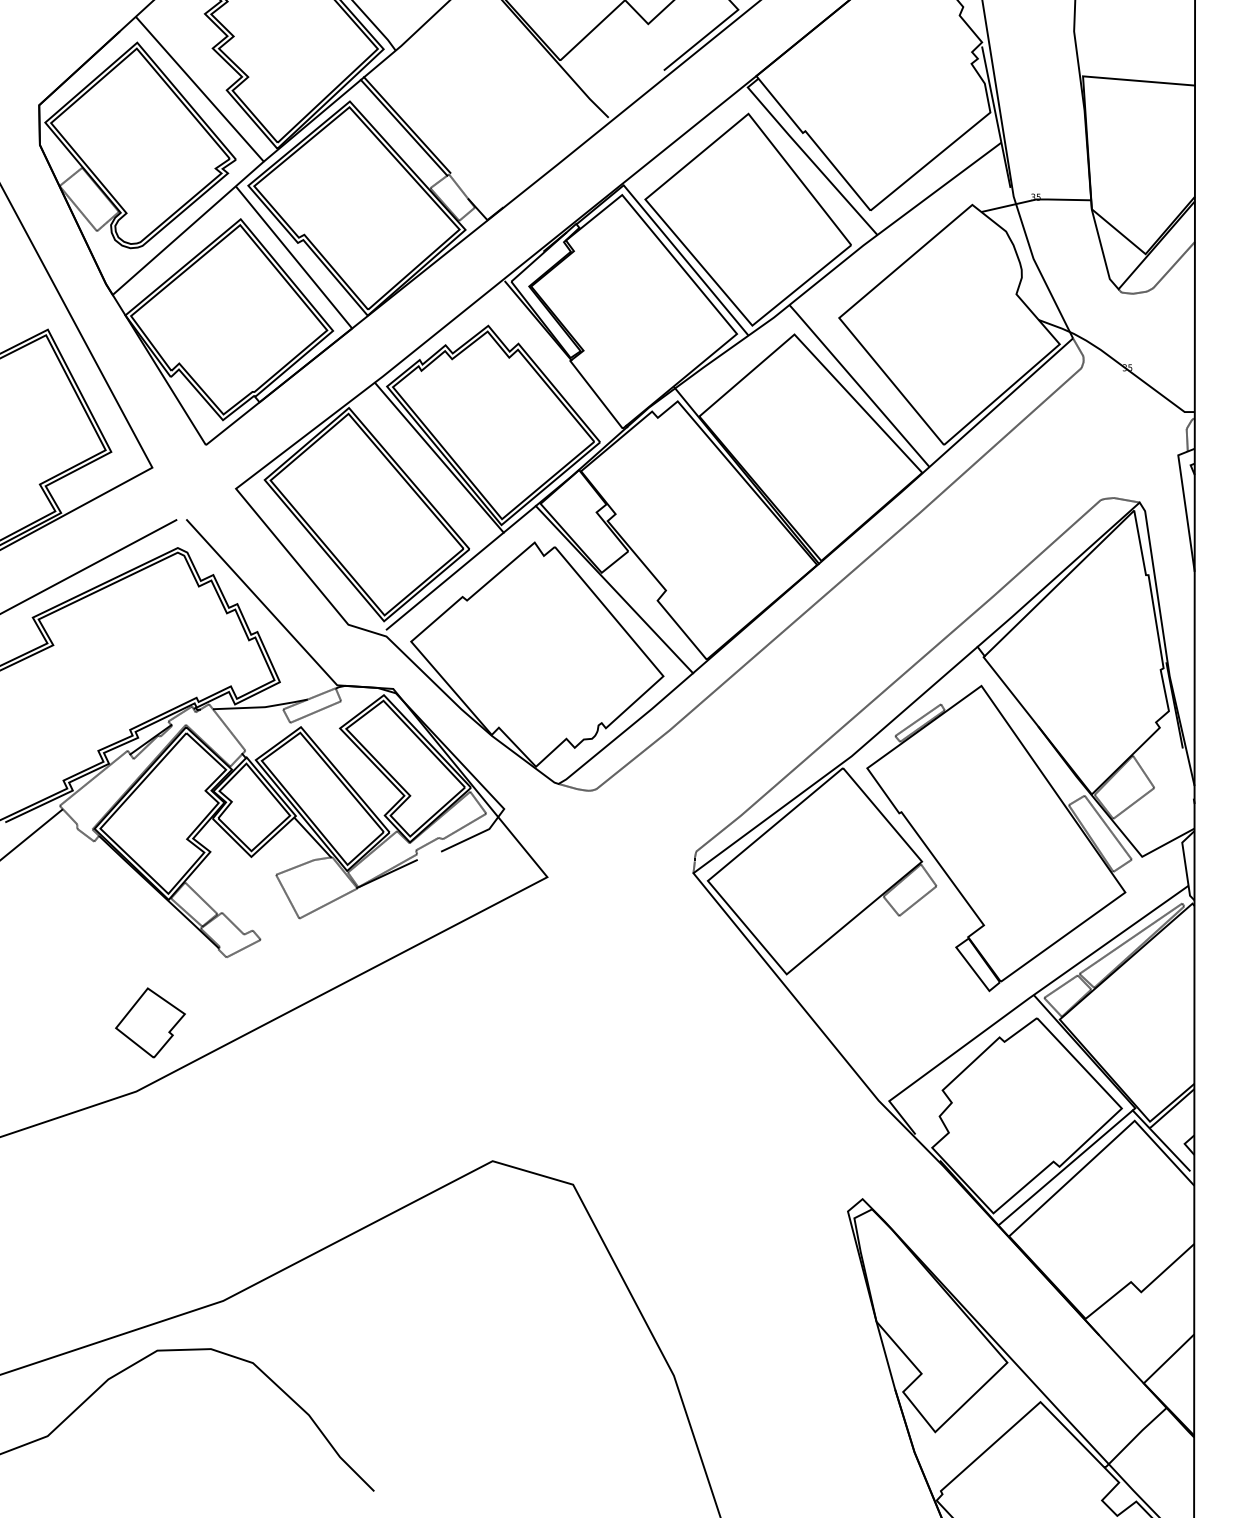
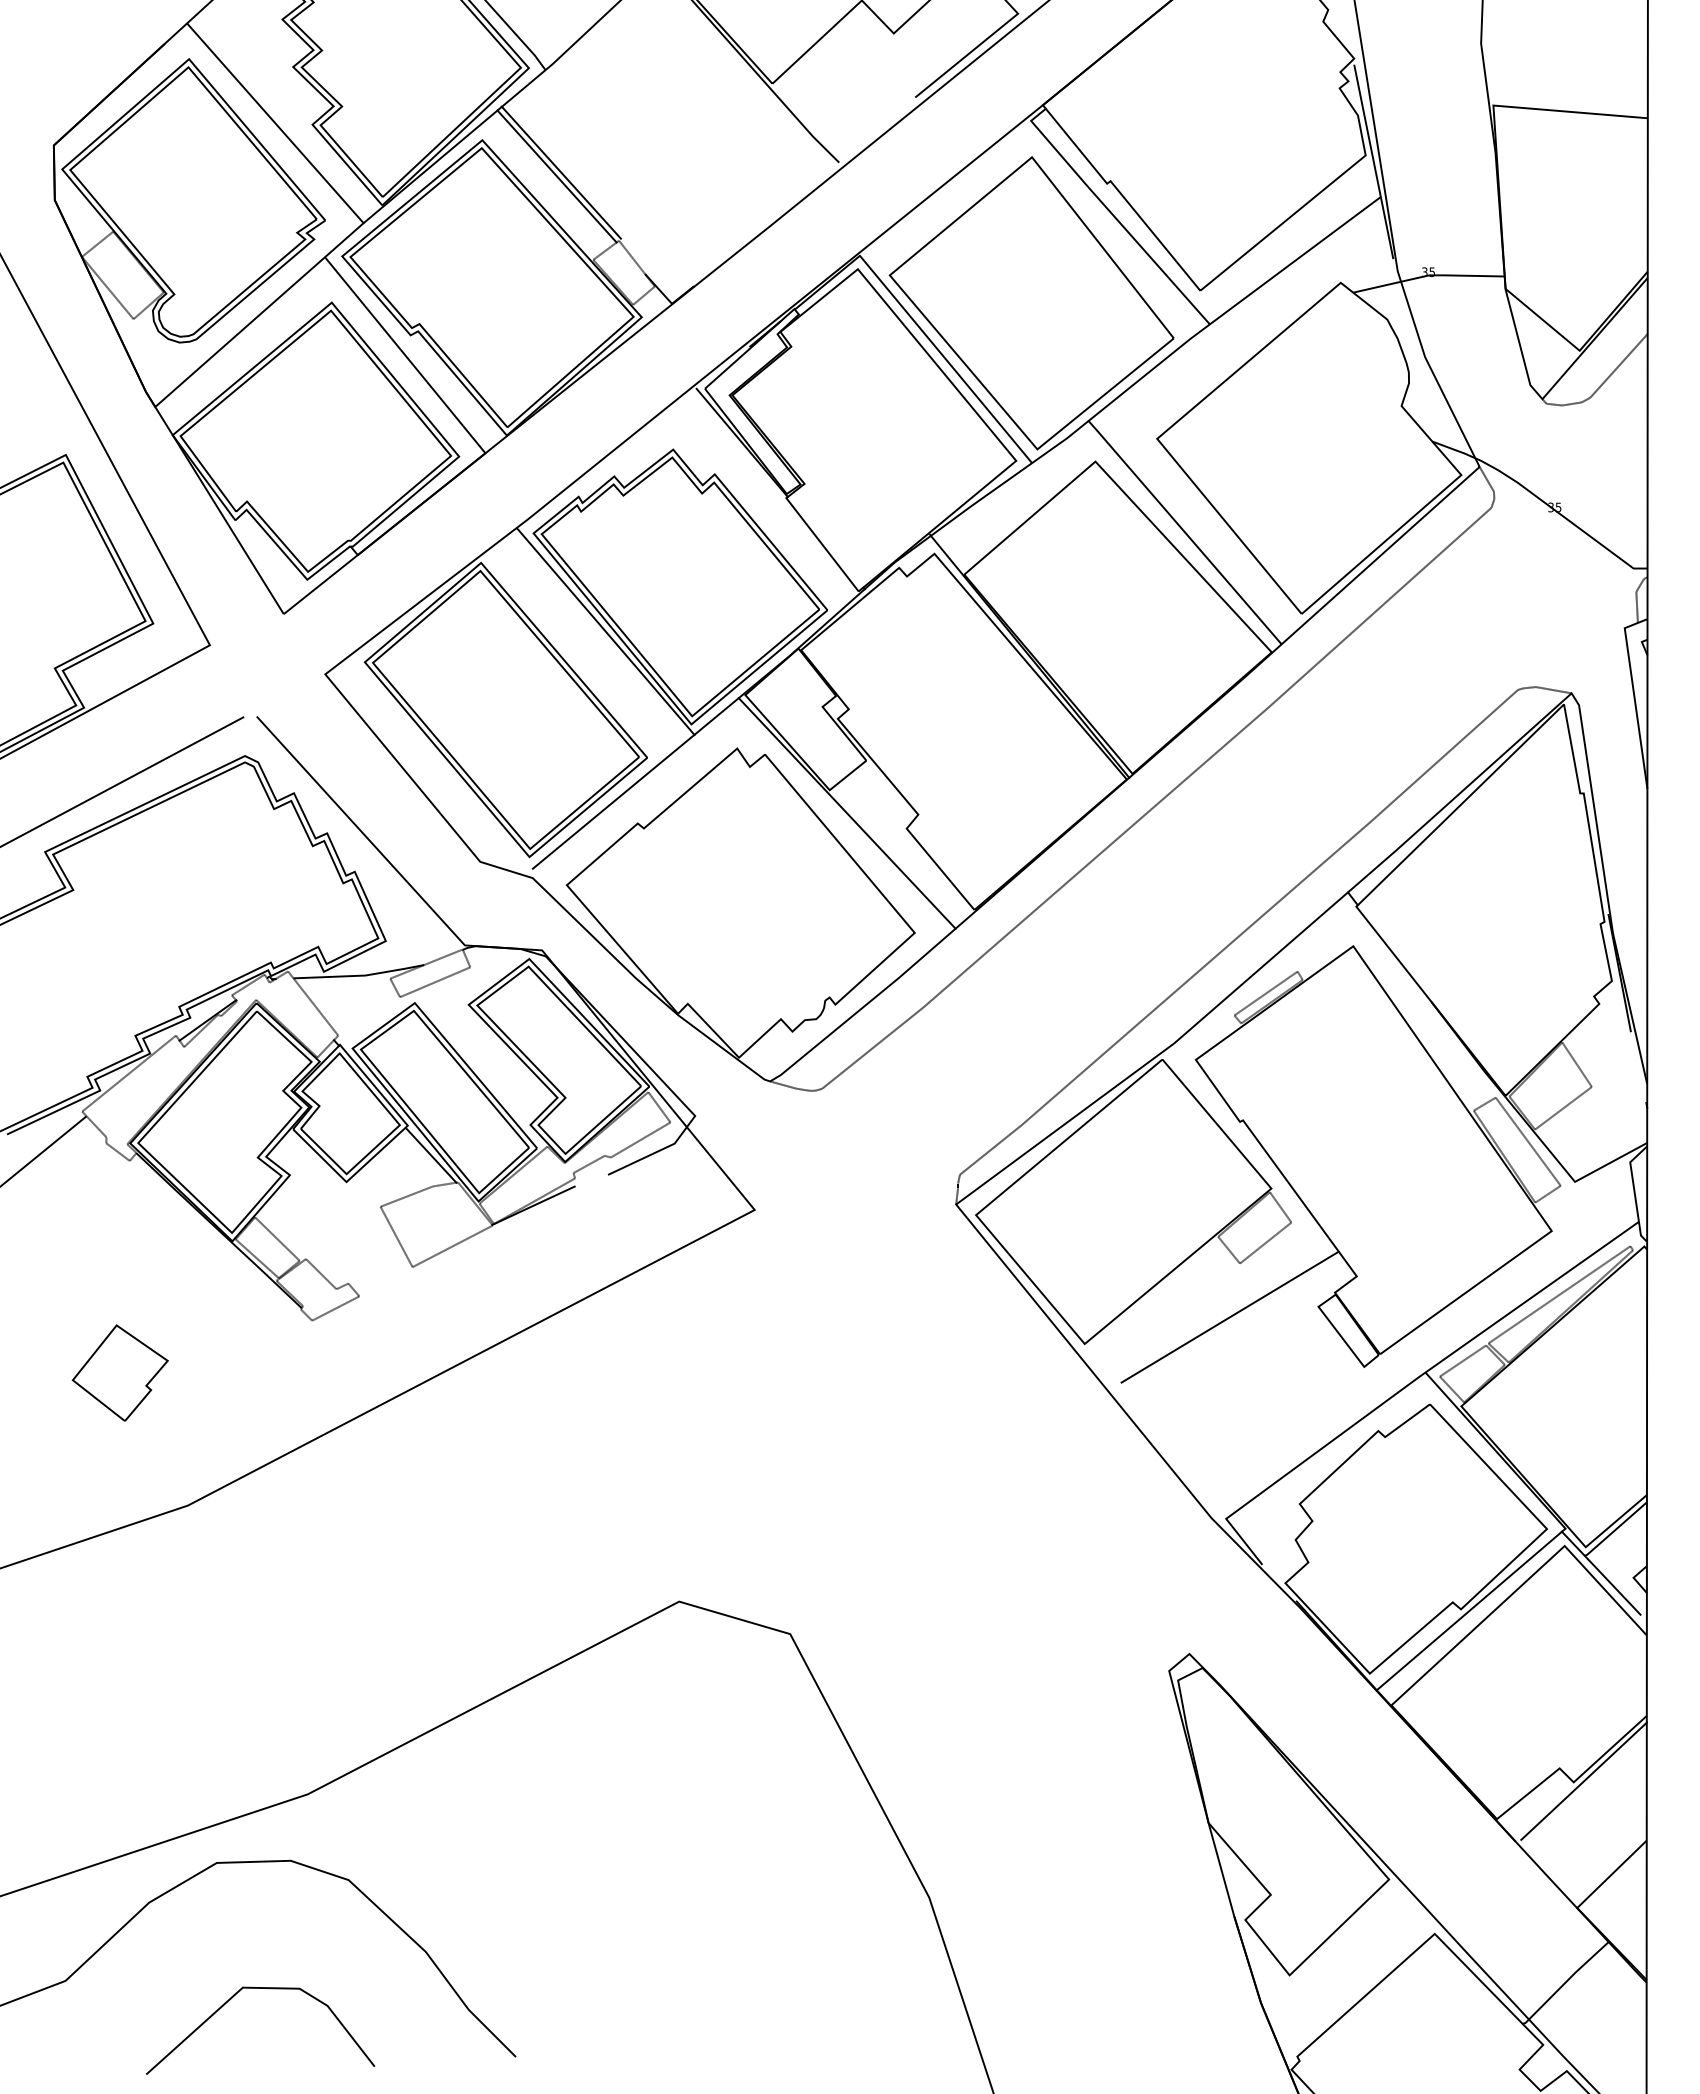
line: (891, 954) -> (1229, 1316), added
part: (149, 1022) -> (119, 1372), moved
line: (1148, 1290) -> (1583, 1780), added
line: (189, 1441) -> (260, 1988), added

